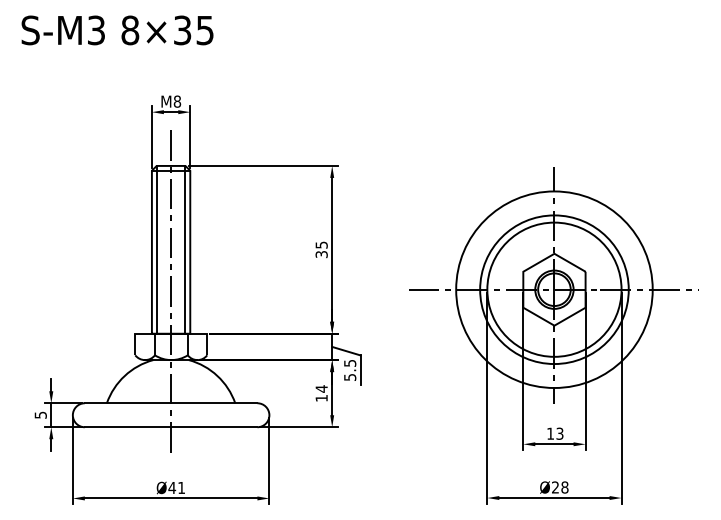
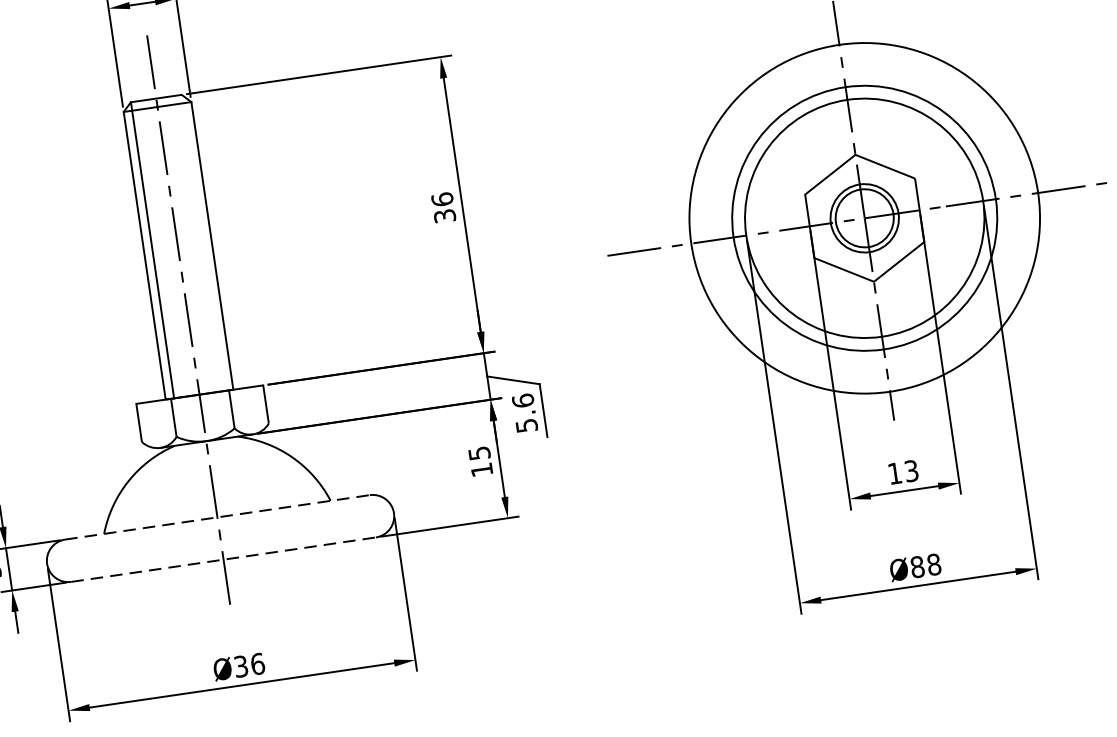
text: (321, 244) -> (441, 198), 35 -> 36
line: (185, 249) -> (203, 242), removed
text: (350, 362) -> (523, 399), 5.5 -> 5.6
text: (321, 388) -> (479, 452), 14 -> 15
line: (171, 403) -> (218, 517), solid -> dashed
line: (171, 427) -> (224, 560), solid -> dashed
text: (176, 487) -> (248, 664), Ø41 -> Ø36
text: (555, 487) -> (917, 567), Ø28 -> Ø88

